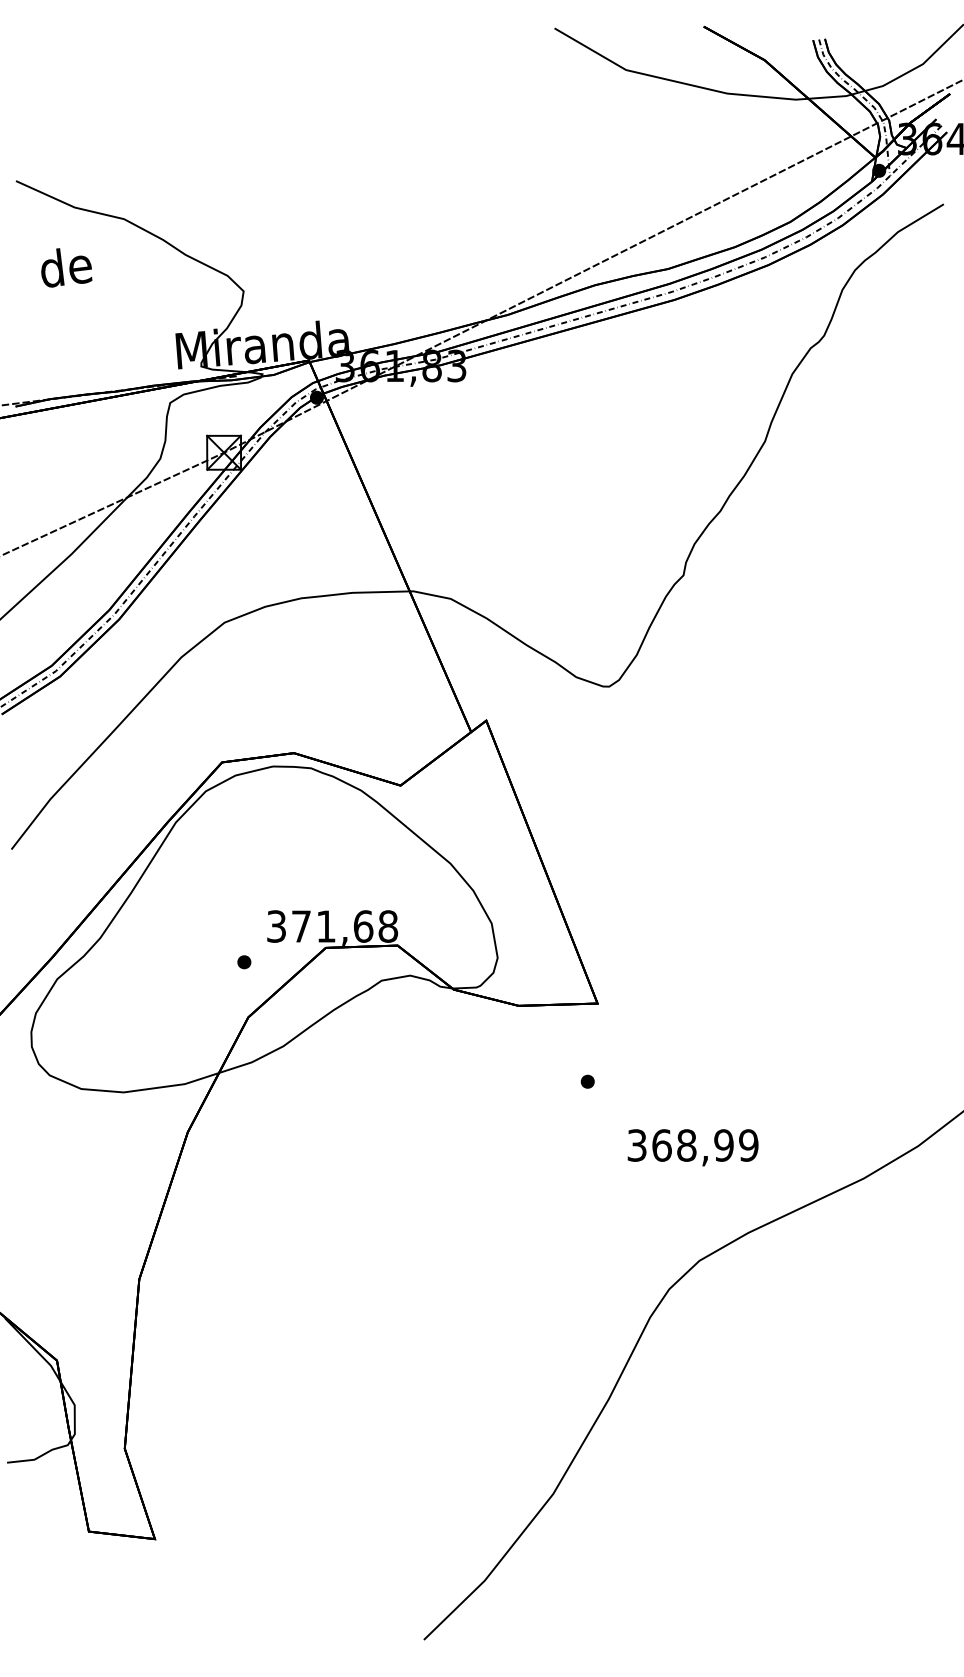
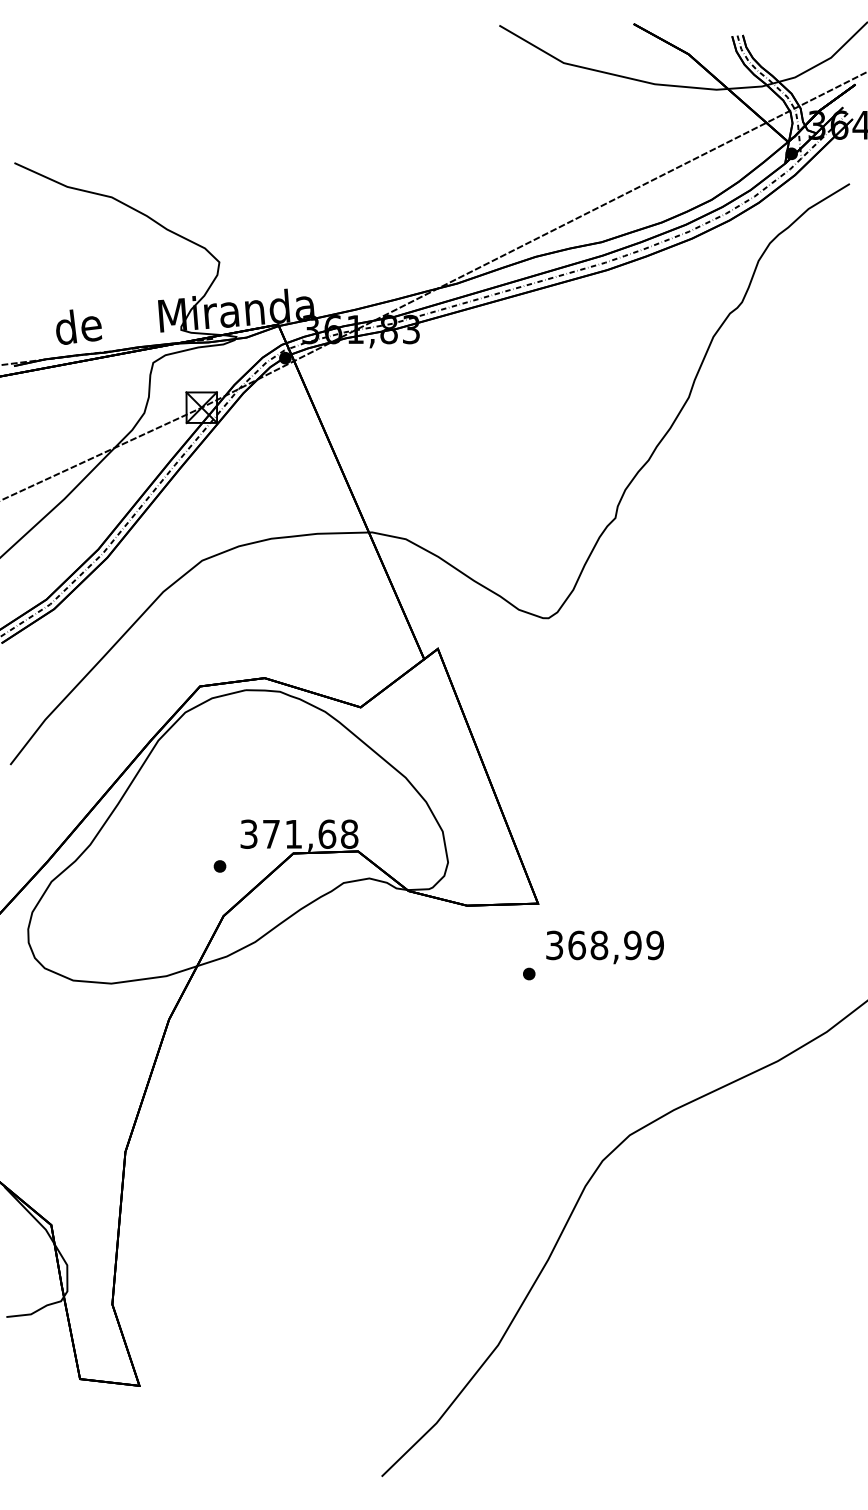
text: (67, 267) -> (79, 326), moved
text: (692, 1147) -> (604, 947), moved

